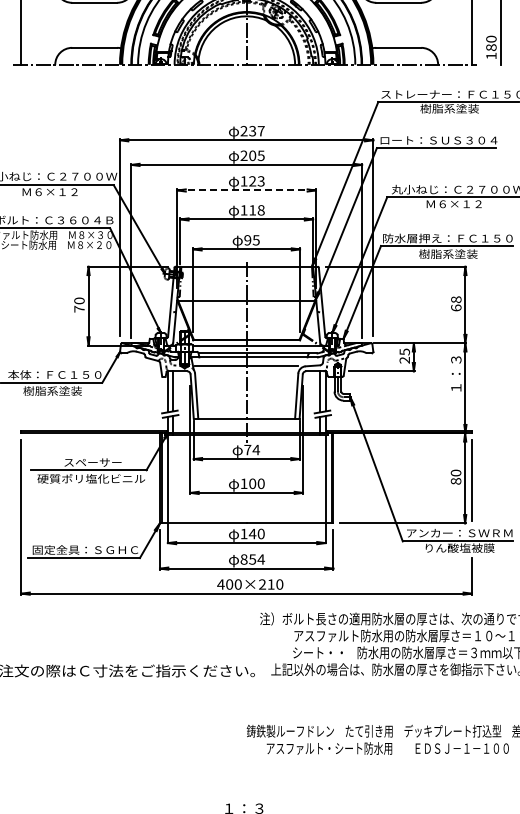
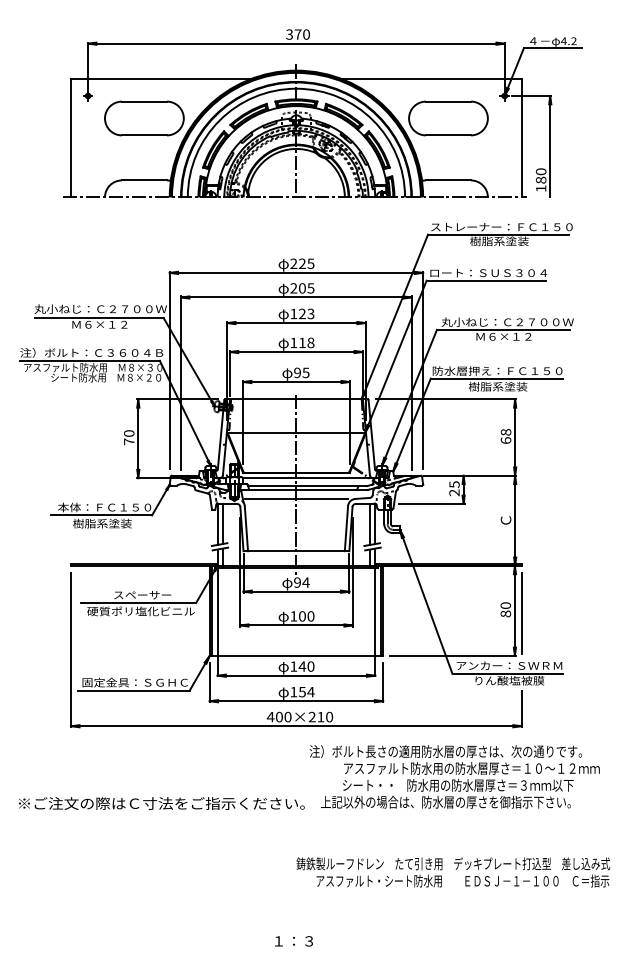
text: (256, 130) -> (306, 263), 237 -> 225
line: (246, 190) -> (296, 323), dashed -> solid
text: (455, 373) -> (505, 506), １：３ -> Ｃ
text: (247, 449) -> (297, 582), 74 -> 94
text: (243, 558) -> (293, 691), 854 -> 154

